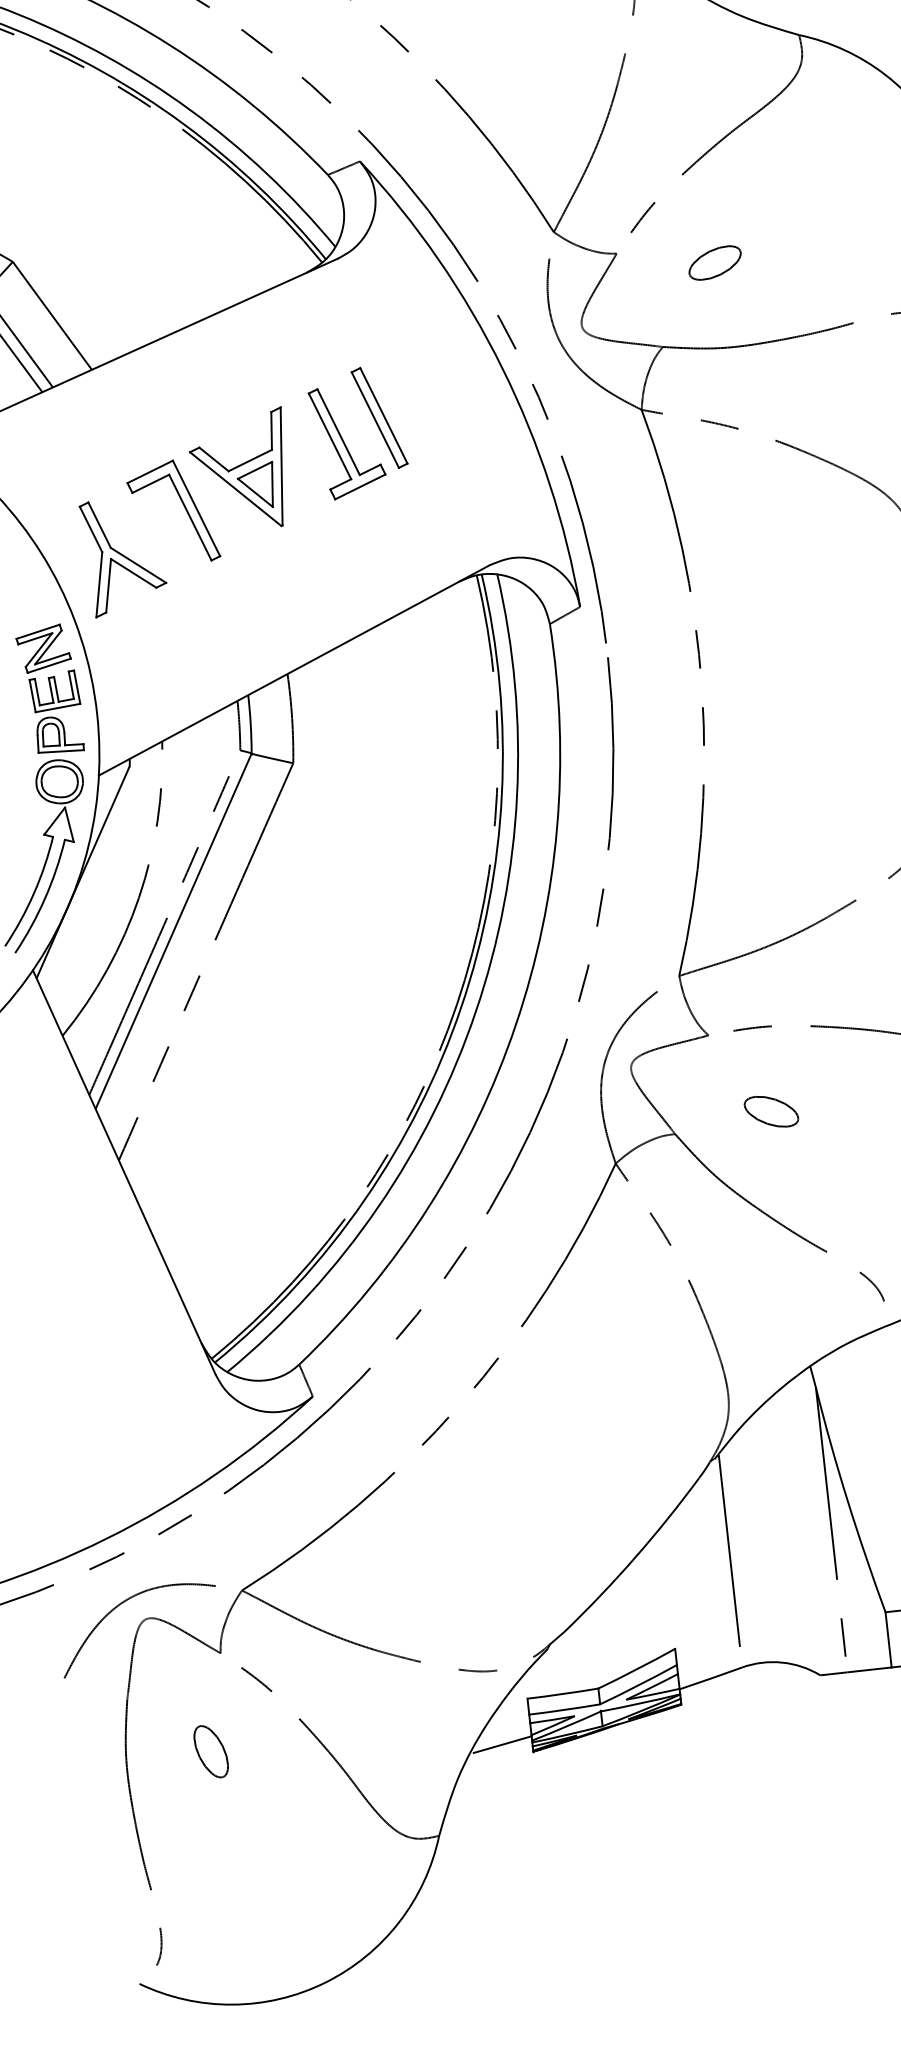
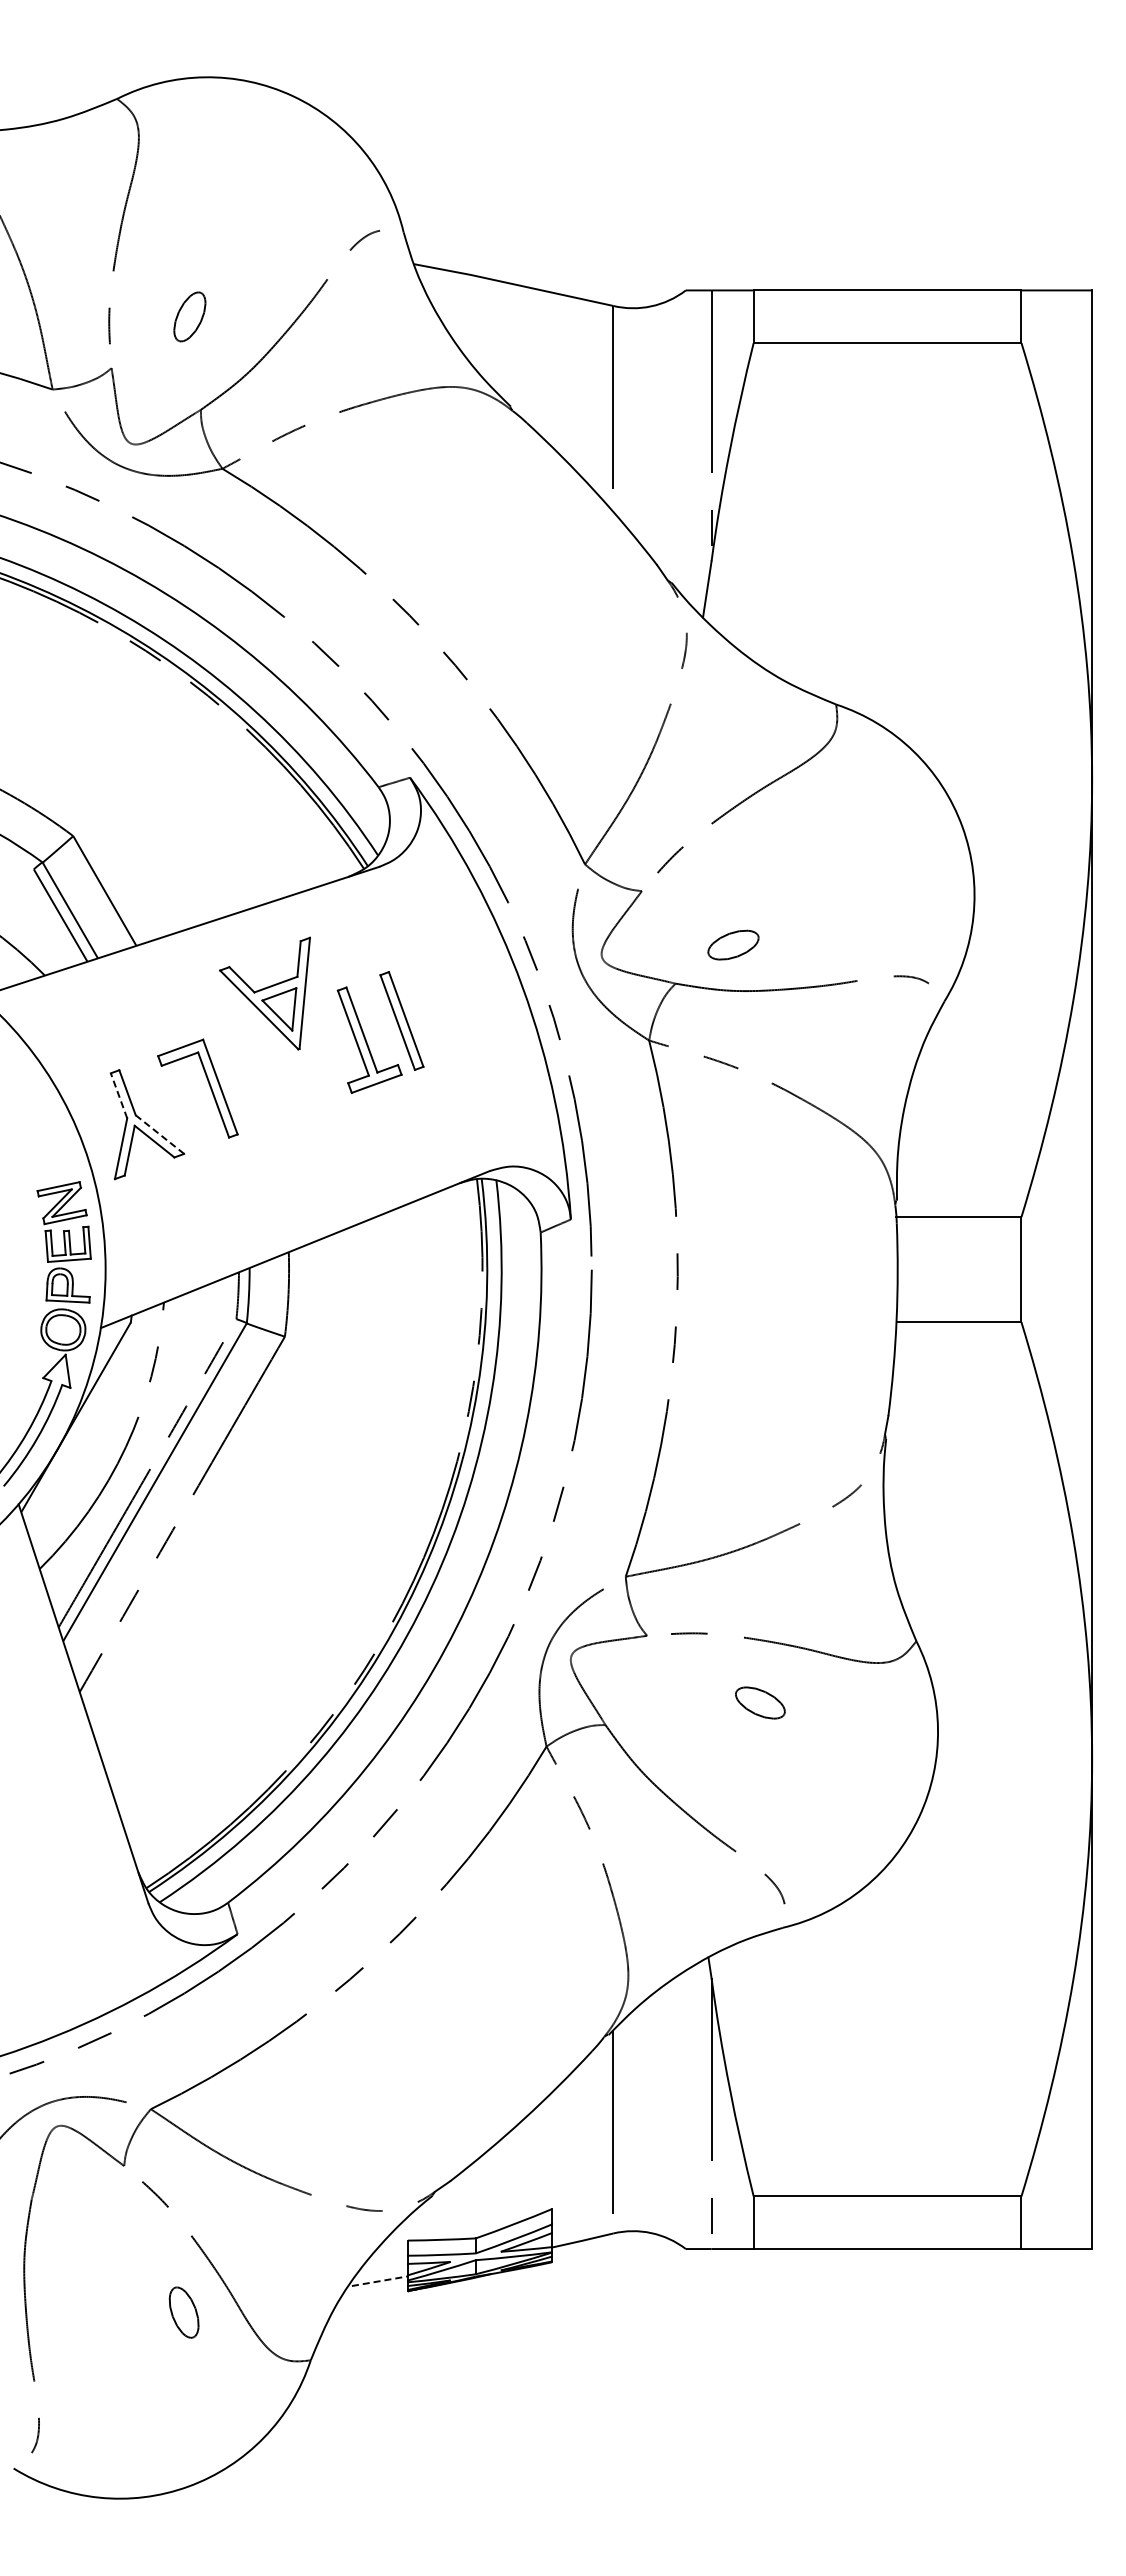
part: (715, 262) -> (733, 944), moved
part: (239, 471) -> (264, 993), moved
line: (91, 529) -> (119, 1095), solid -> dashed
line: (138, 565) -> (159, 1134), solid -> dashed
part: (771, 1111) -> (760, 1702), moved
line: (503, 1744) -> (380, 2281), solid -> dashed
part: (210, 1751) -> (183, 2312), moved

